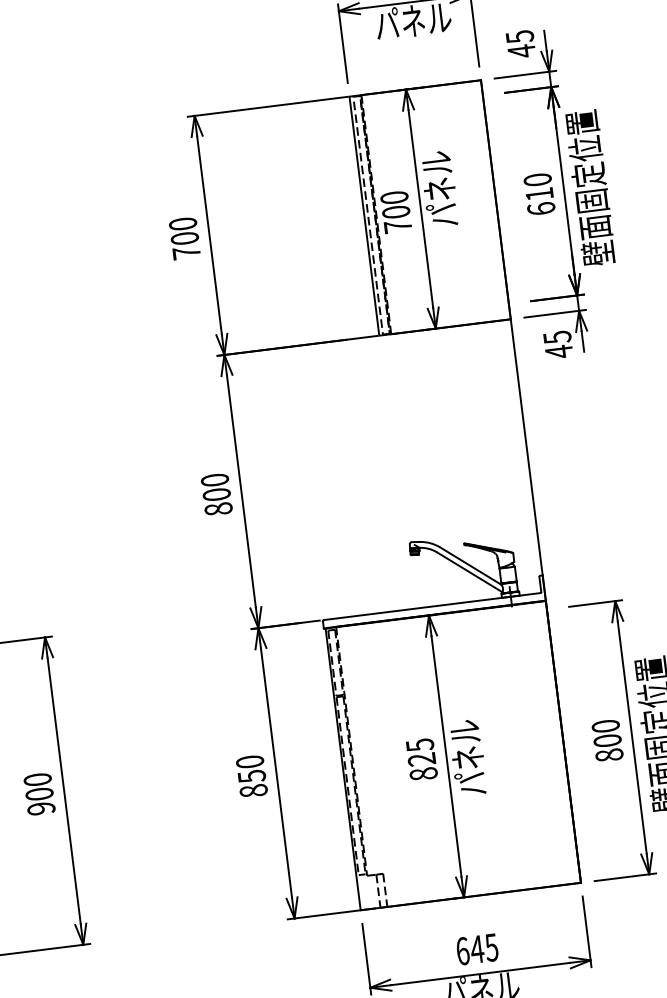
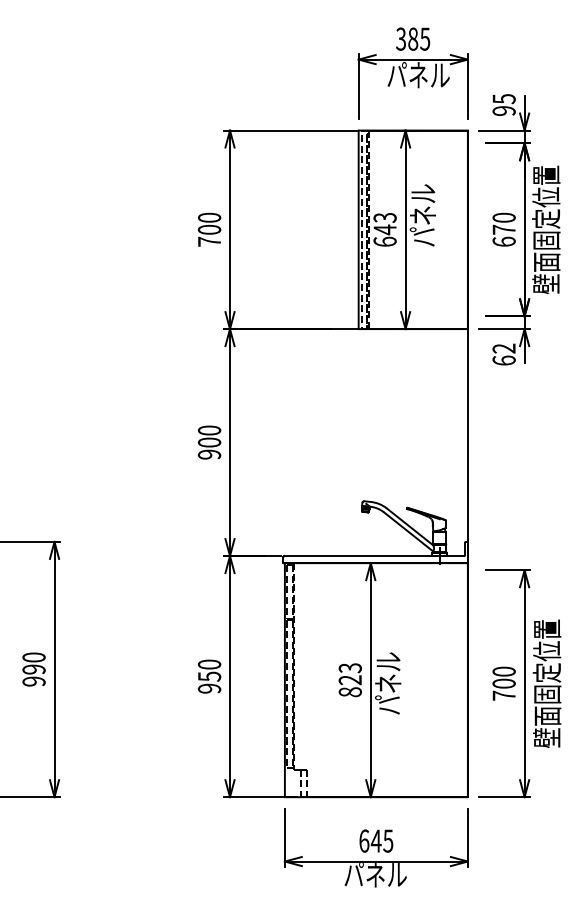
text: (520, 50) -> (503, 110), 45 -> 95
text: (538, 194) -> (503, 229), 610 -> 670
text: (395, 211) -> (384, 229), 700 -> 643
text: (557, 344) -> (503, 354), 45 -> 62
text: (218, 509) -> (209, 454), 800 -> 900
text: (419, 744) -> (349, 667), 825 -> 823
text: (608, 755) -> (503, 695), 800 -> 700
text: (253, 790) -> (209, 688), 850 -> 950
text: (38, 794) -> (33, 669), 900 -> 990

